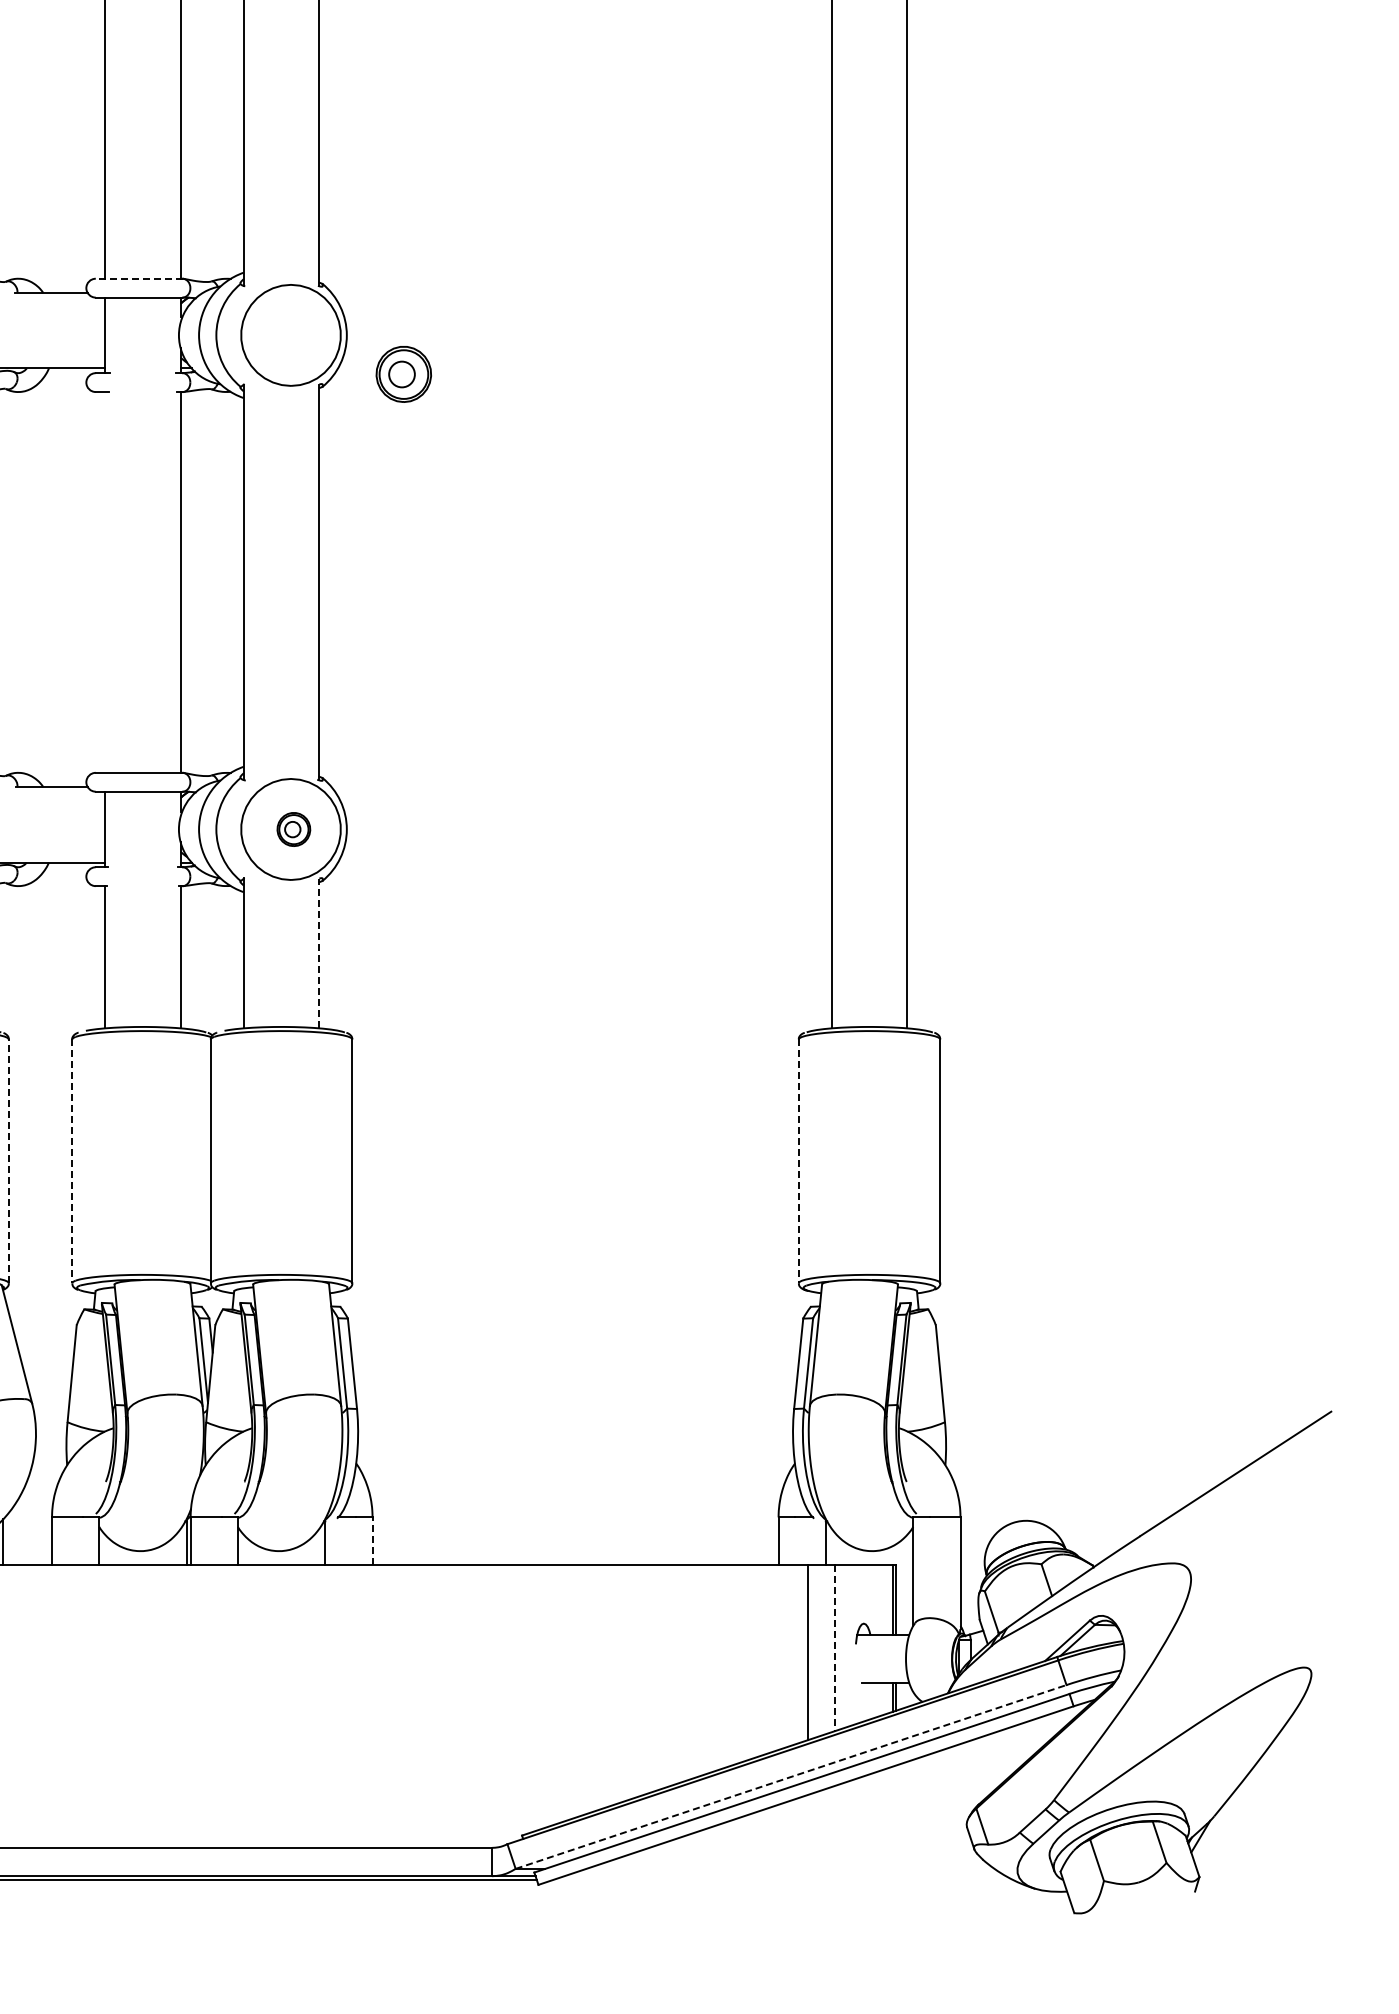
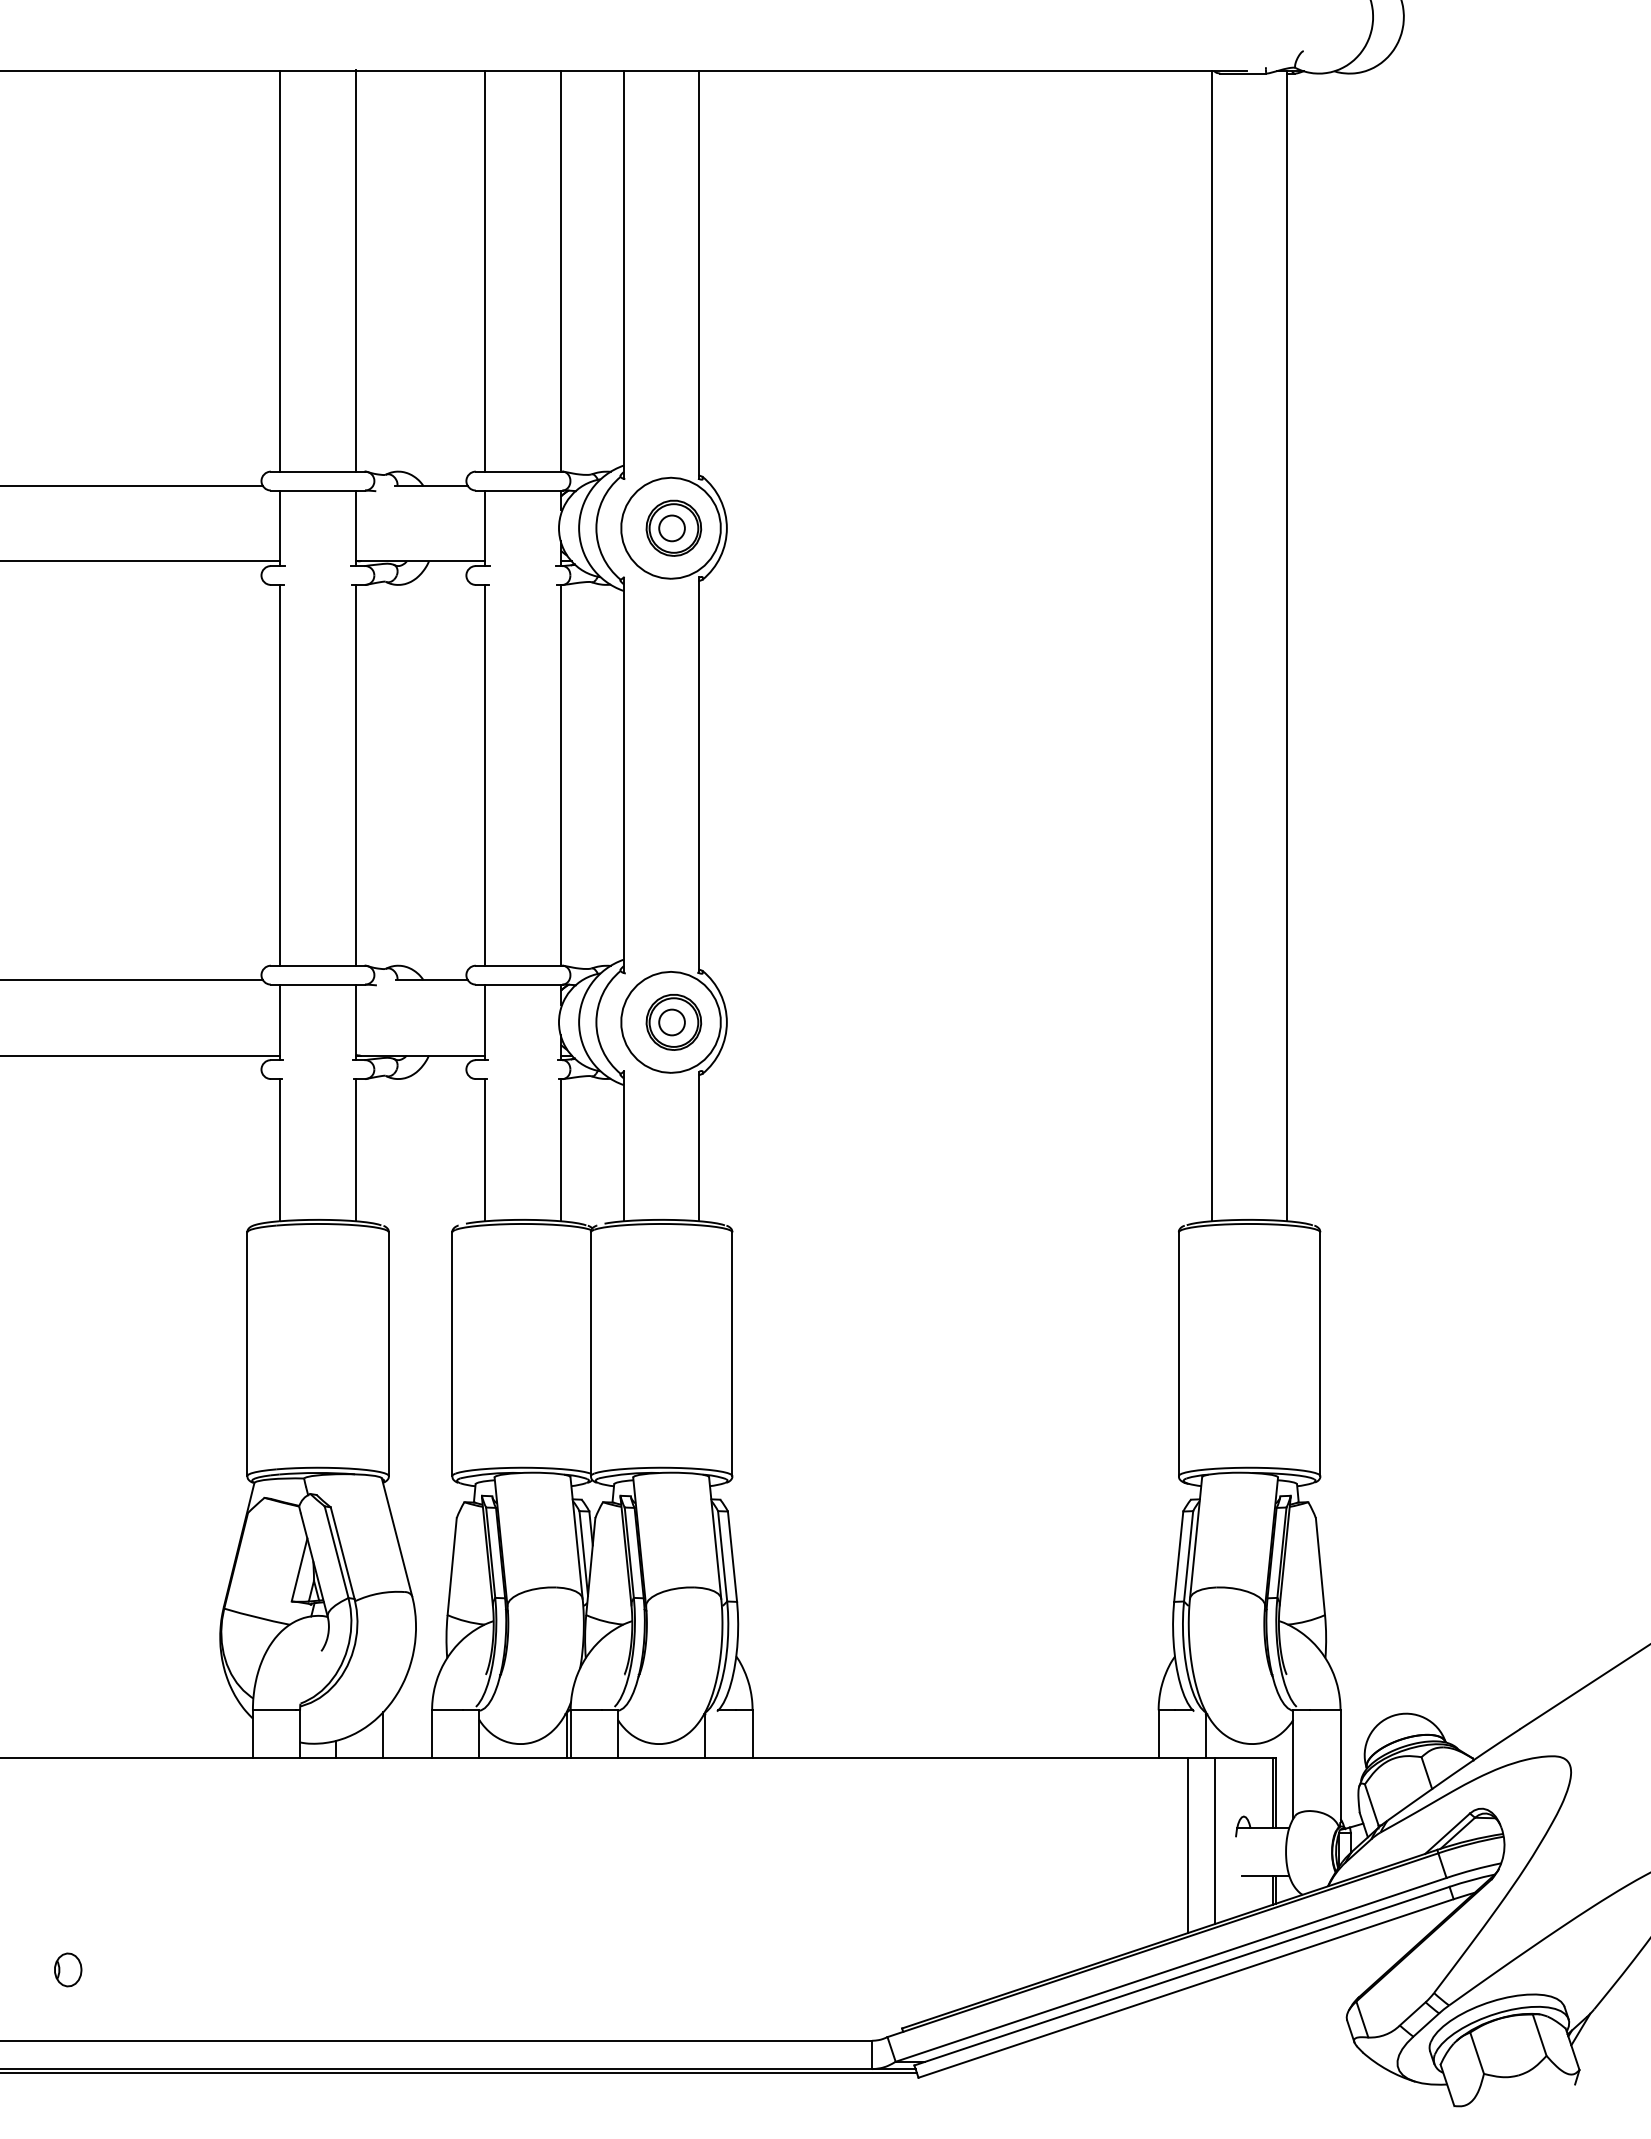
line: (138, 278) -> (518, 471), dashed -> solid
part: (403, 373) -> (673, 527), moved
line: (105, 581) -> (485, 774), added
part: (293, 829) -> (673, 1022), size x1.67
line: (319, 953) -> (699, 1146), dashed -> solid
line: (8, 1161) -> (388, 1354), dashed -> solid
line: (72, 1161) -> (452, 1354), dashed -> solid
line: (798, 1161) -> (1178, 1354), dashed -> solid
line: (372, 1540) -> (752, 1733), dashed -> solid
line: (834, 1648) -> (1214, 1841), dashed -> solid
line: (791, 1776) -> (1171, 1969), dashed -> solid

